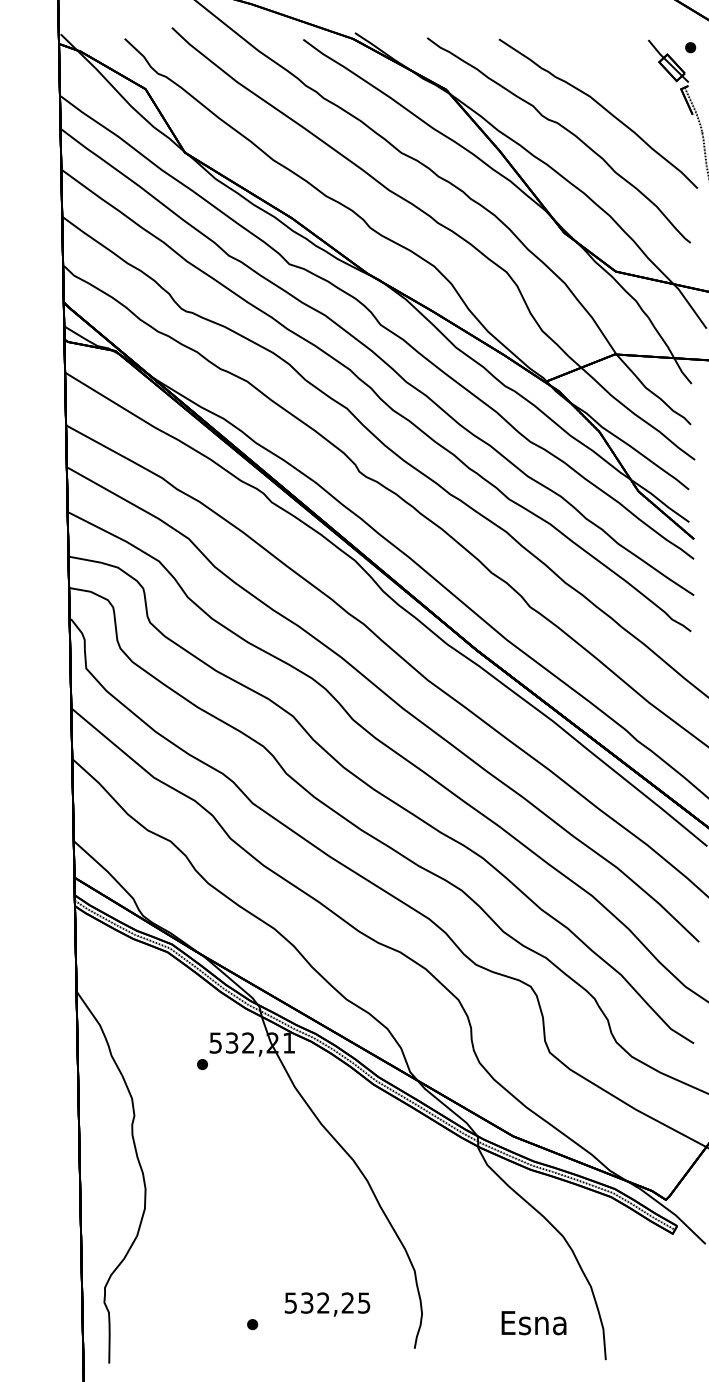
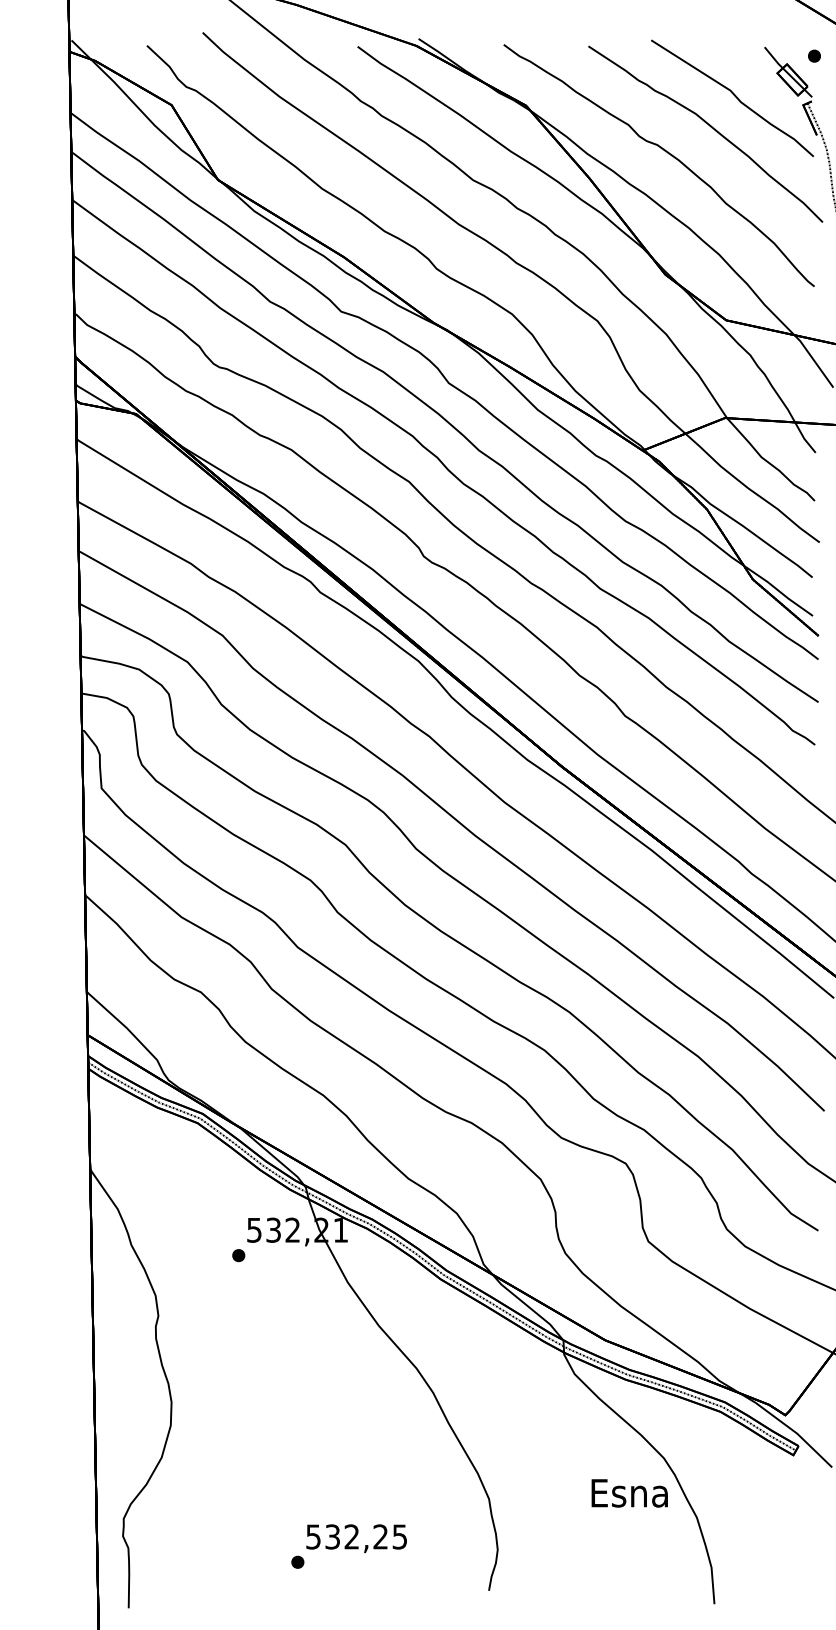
curve: (622, 81) -> (734, 96), added
text: (327, 1304) -> (356, 1538), moved
text: (533, 1323) -> (629, 1493), moved

